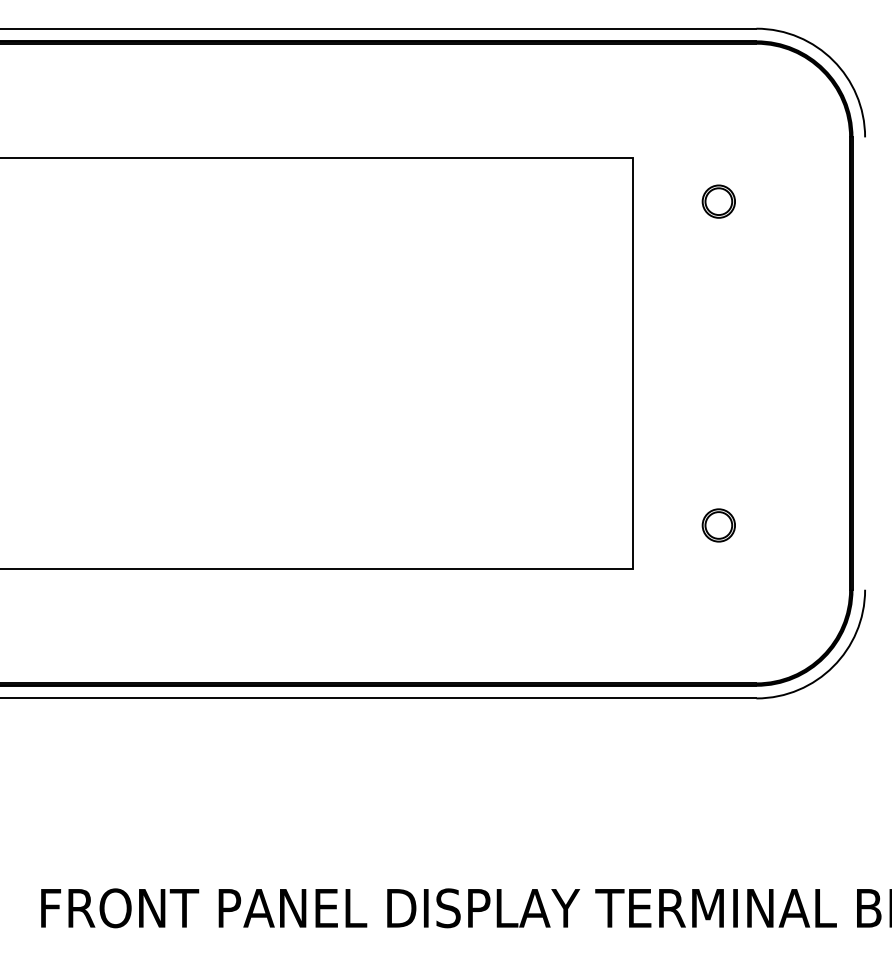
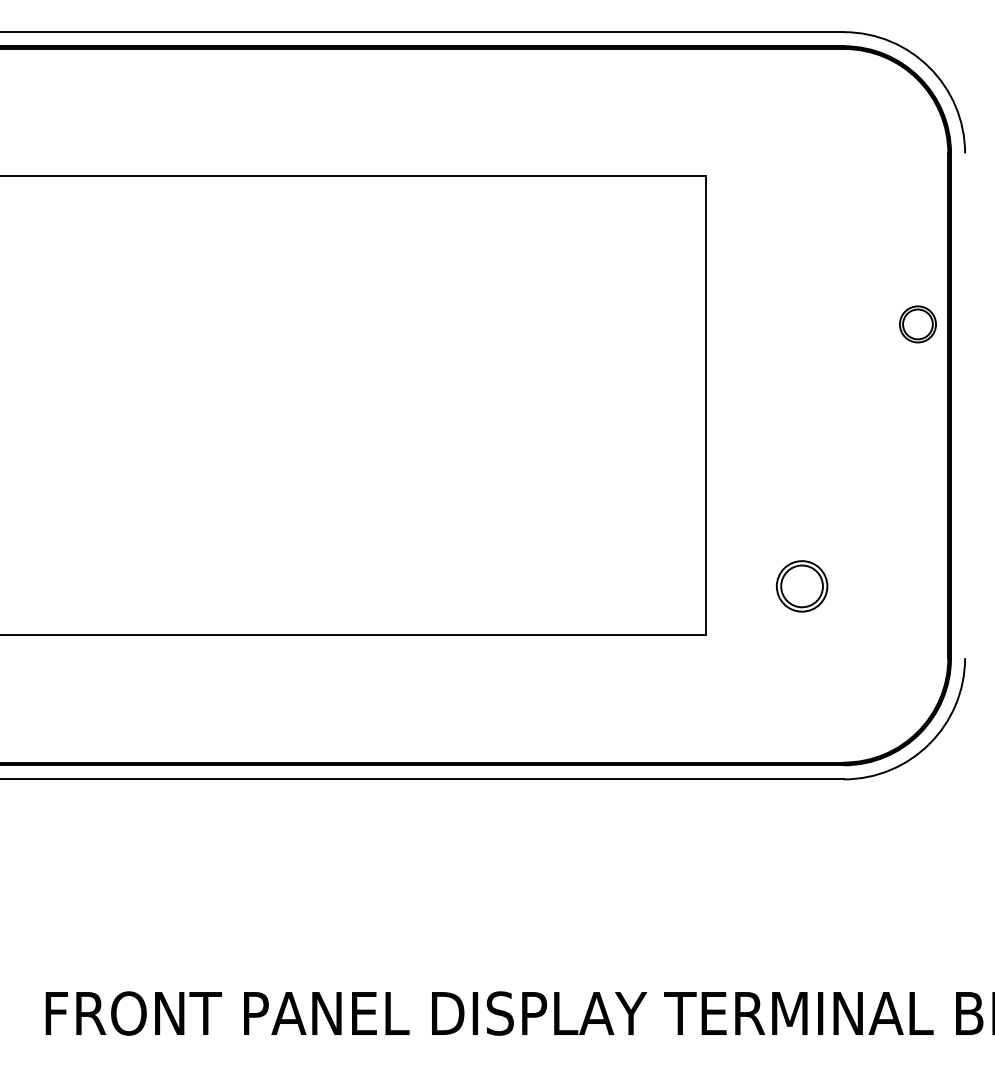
part: (718, 201) -> (917, 324), moved
part: (718, 525) -> (801, 586), size x1.4

